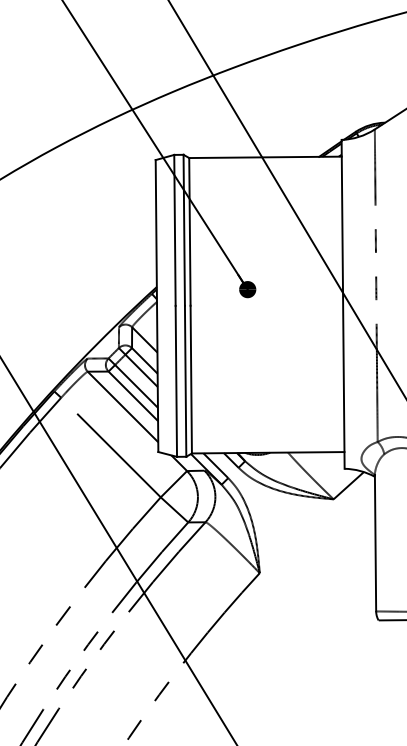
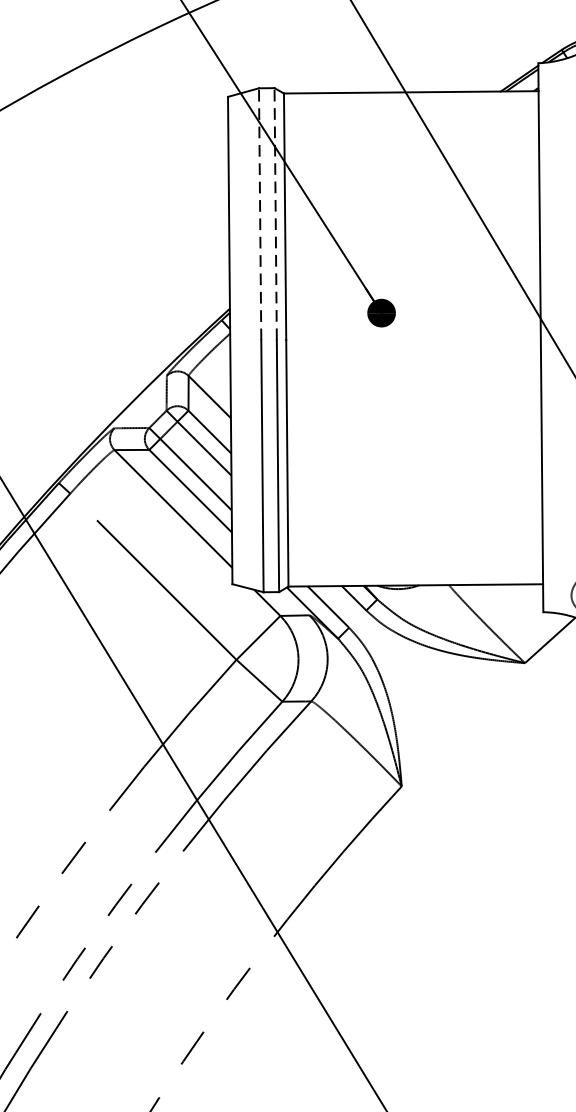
line: (174, 229) -> (259, 212), solid -> dashed
line: (184, 229) -> (276, 212), solid -> dashed

